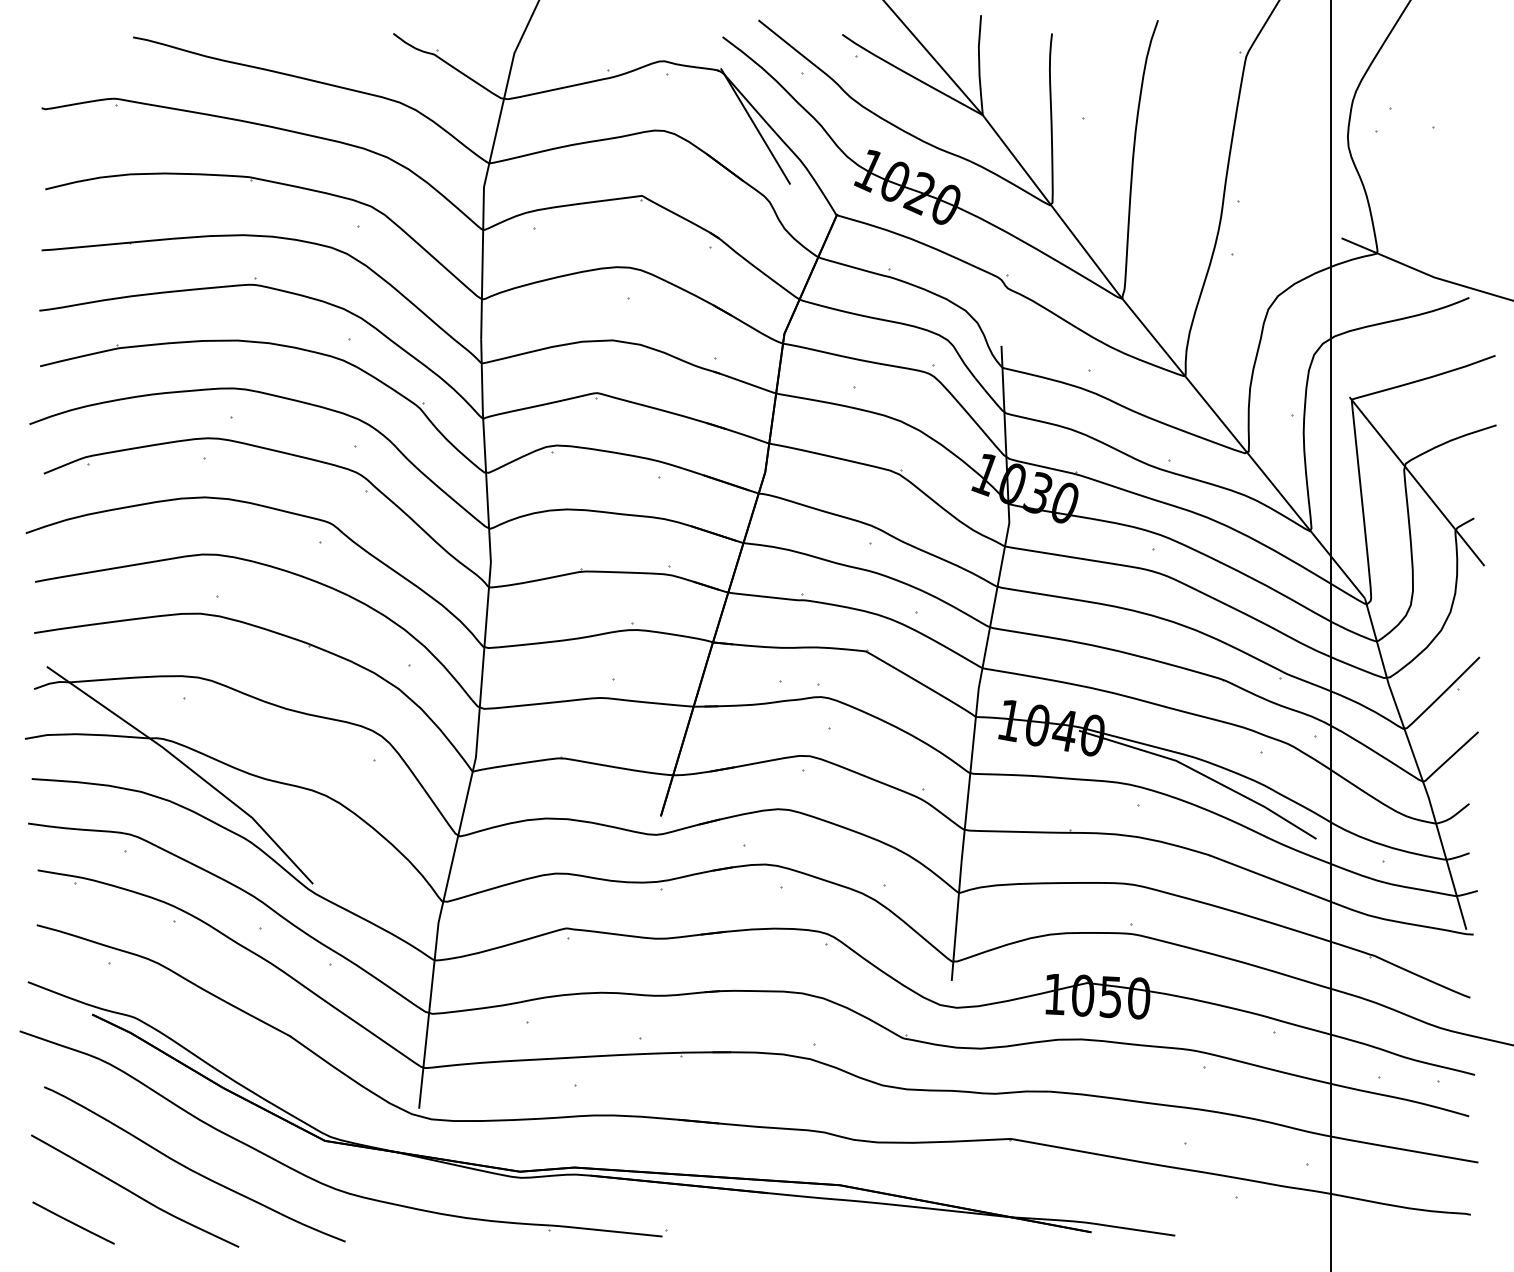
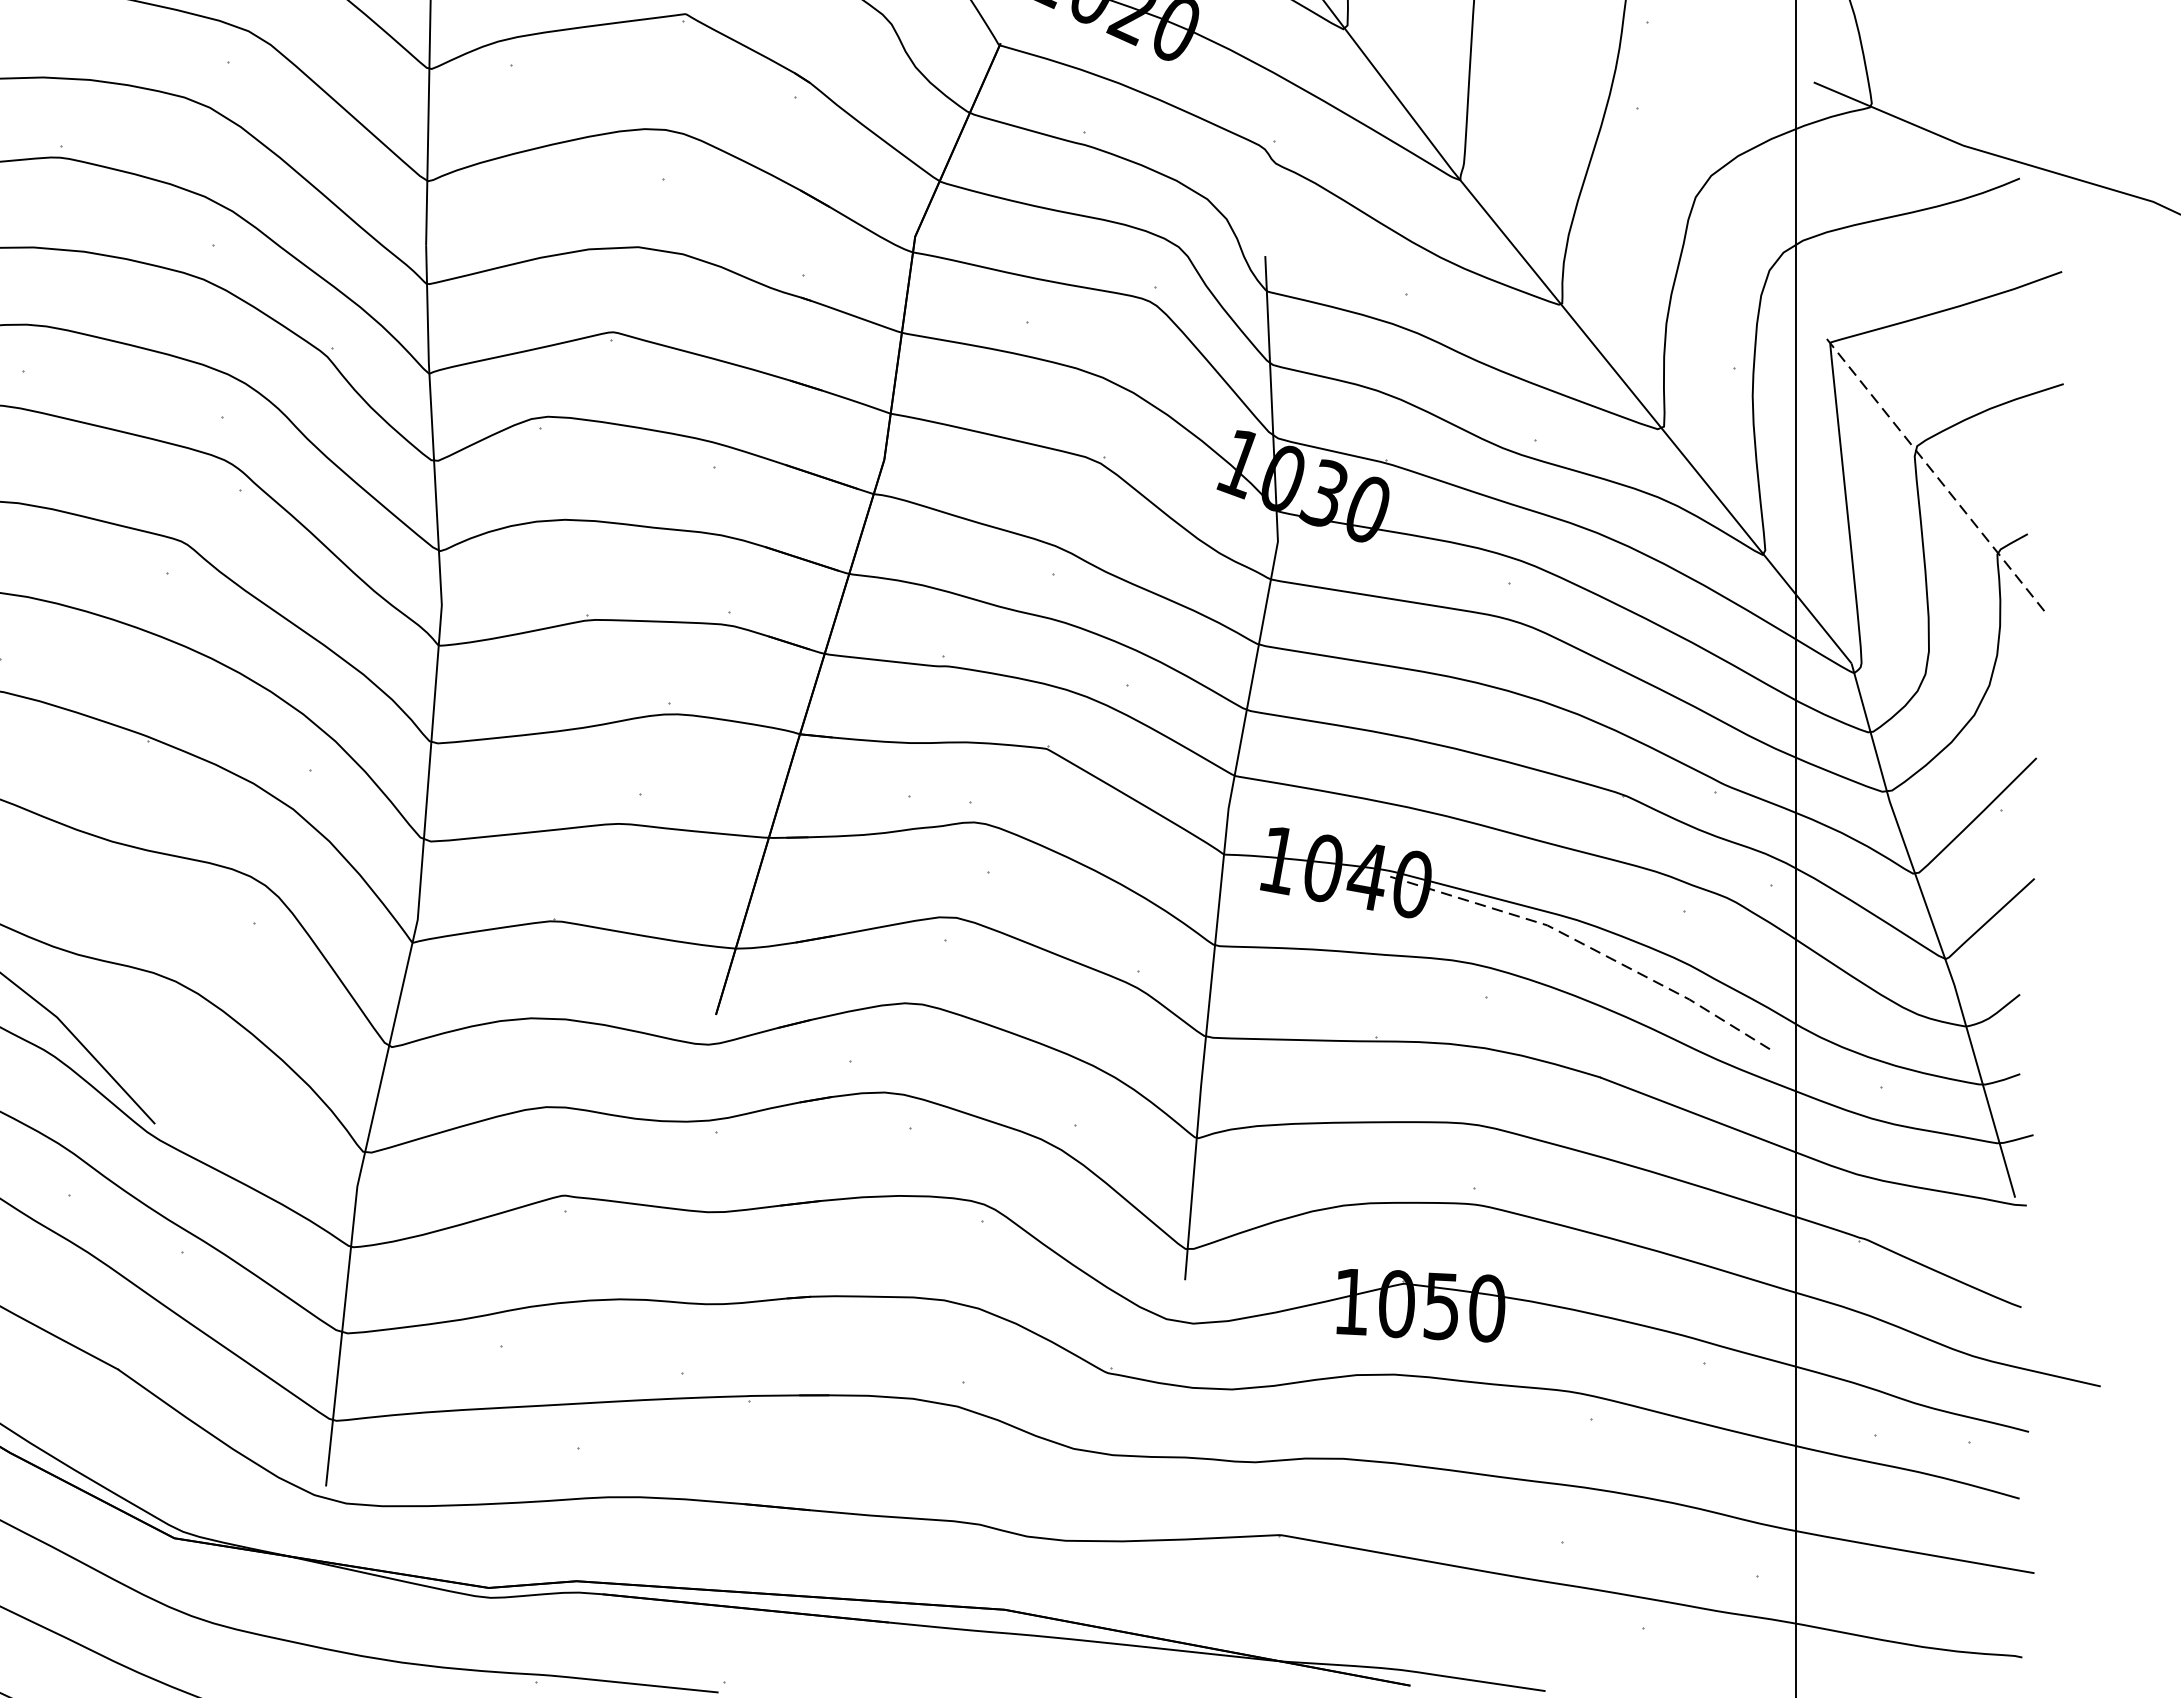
line: (1416, 481) -> (1934, 474), solid -> dashed
line: (1202, 774) -> (1589, 947), solid -> dashed

